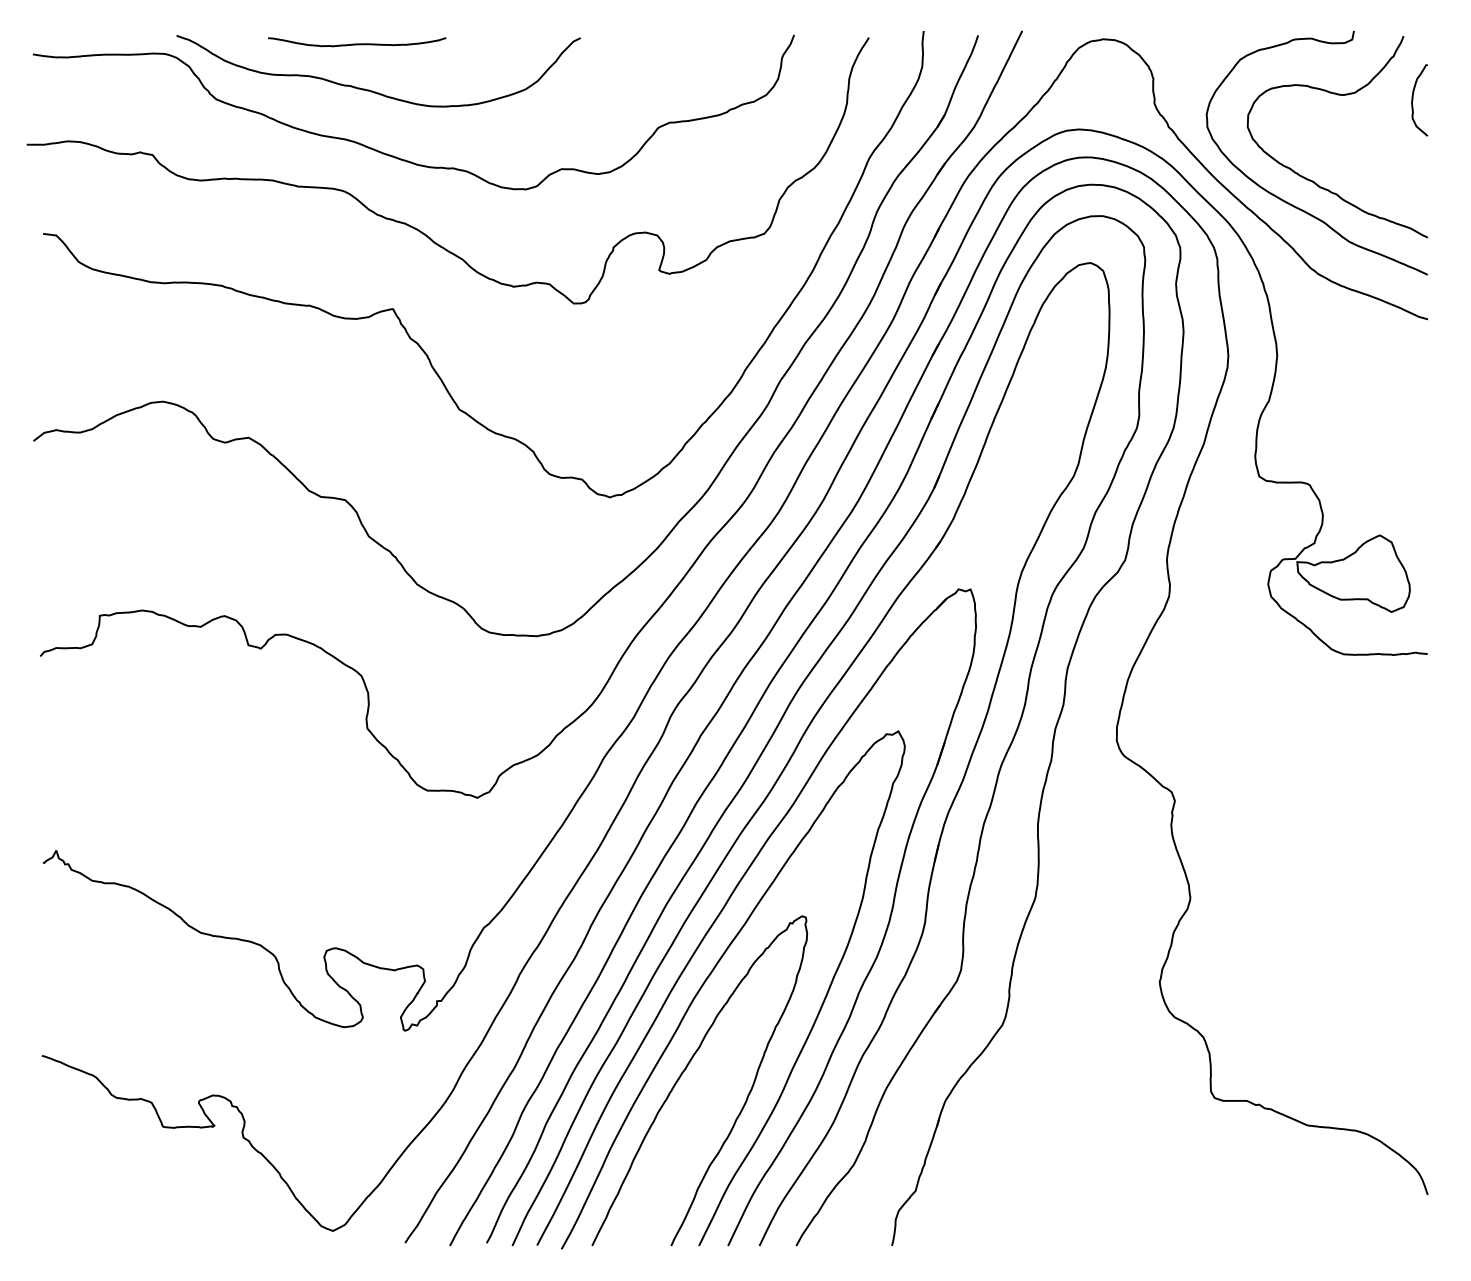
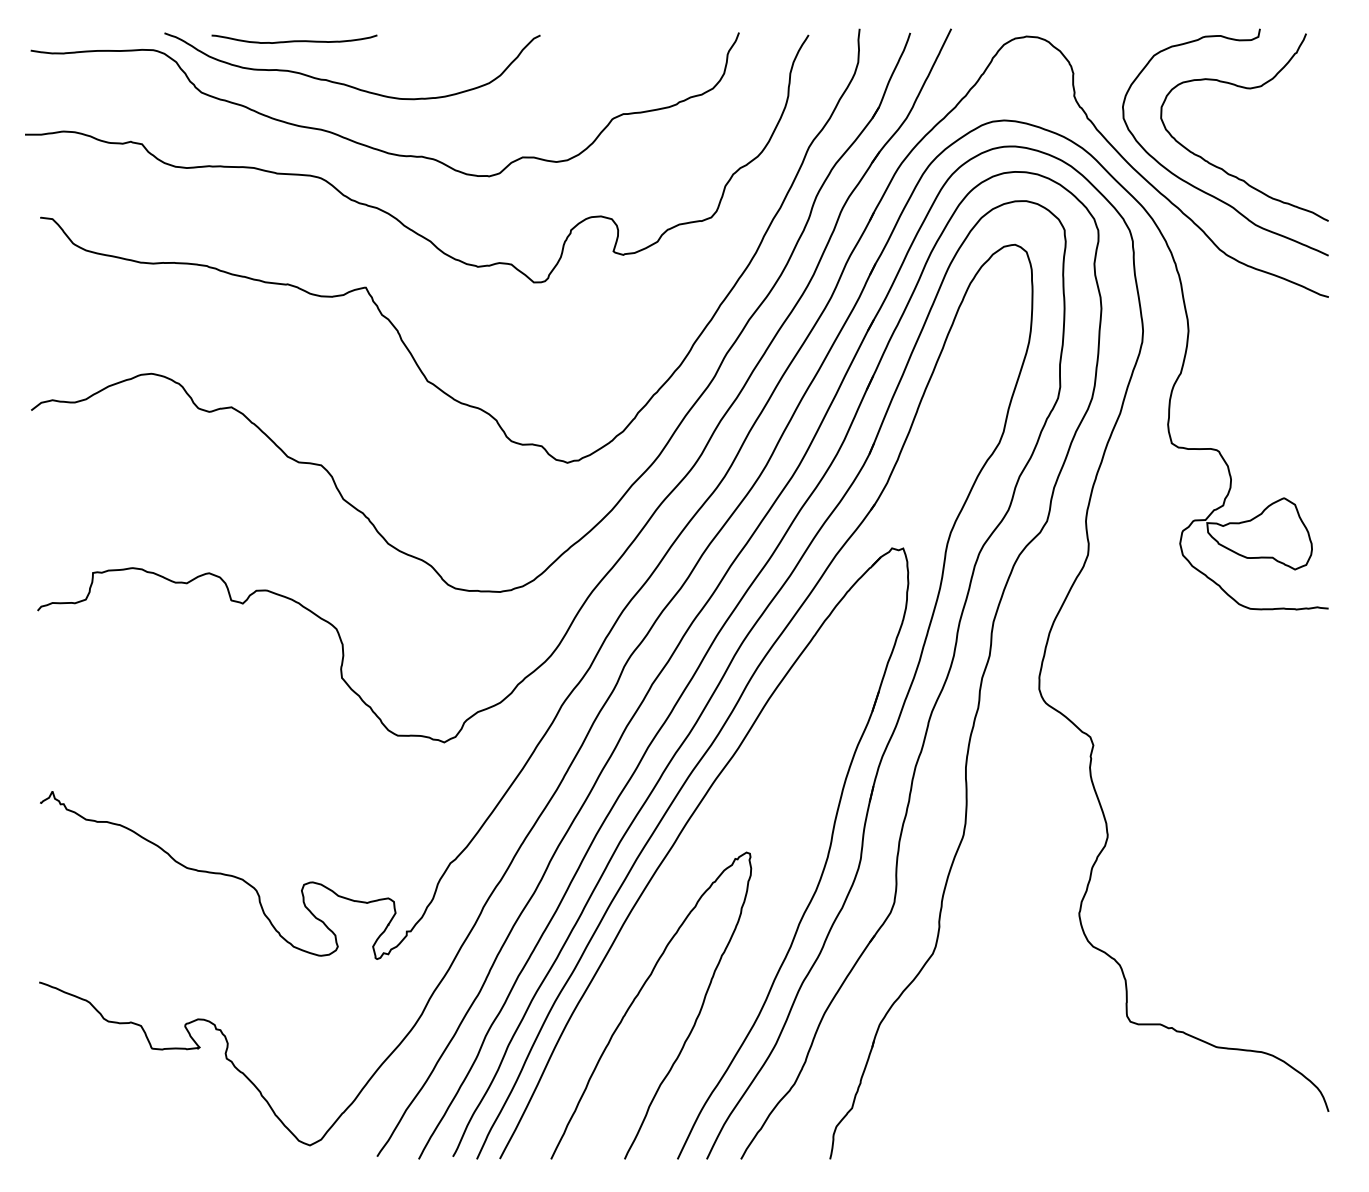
curve: (357, 43) -> (294, 40), moved
curve: (1413, 99) -> (1315, 92), removed
curve: (711, 974) -> (662, 906), removed

